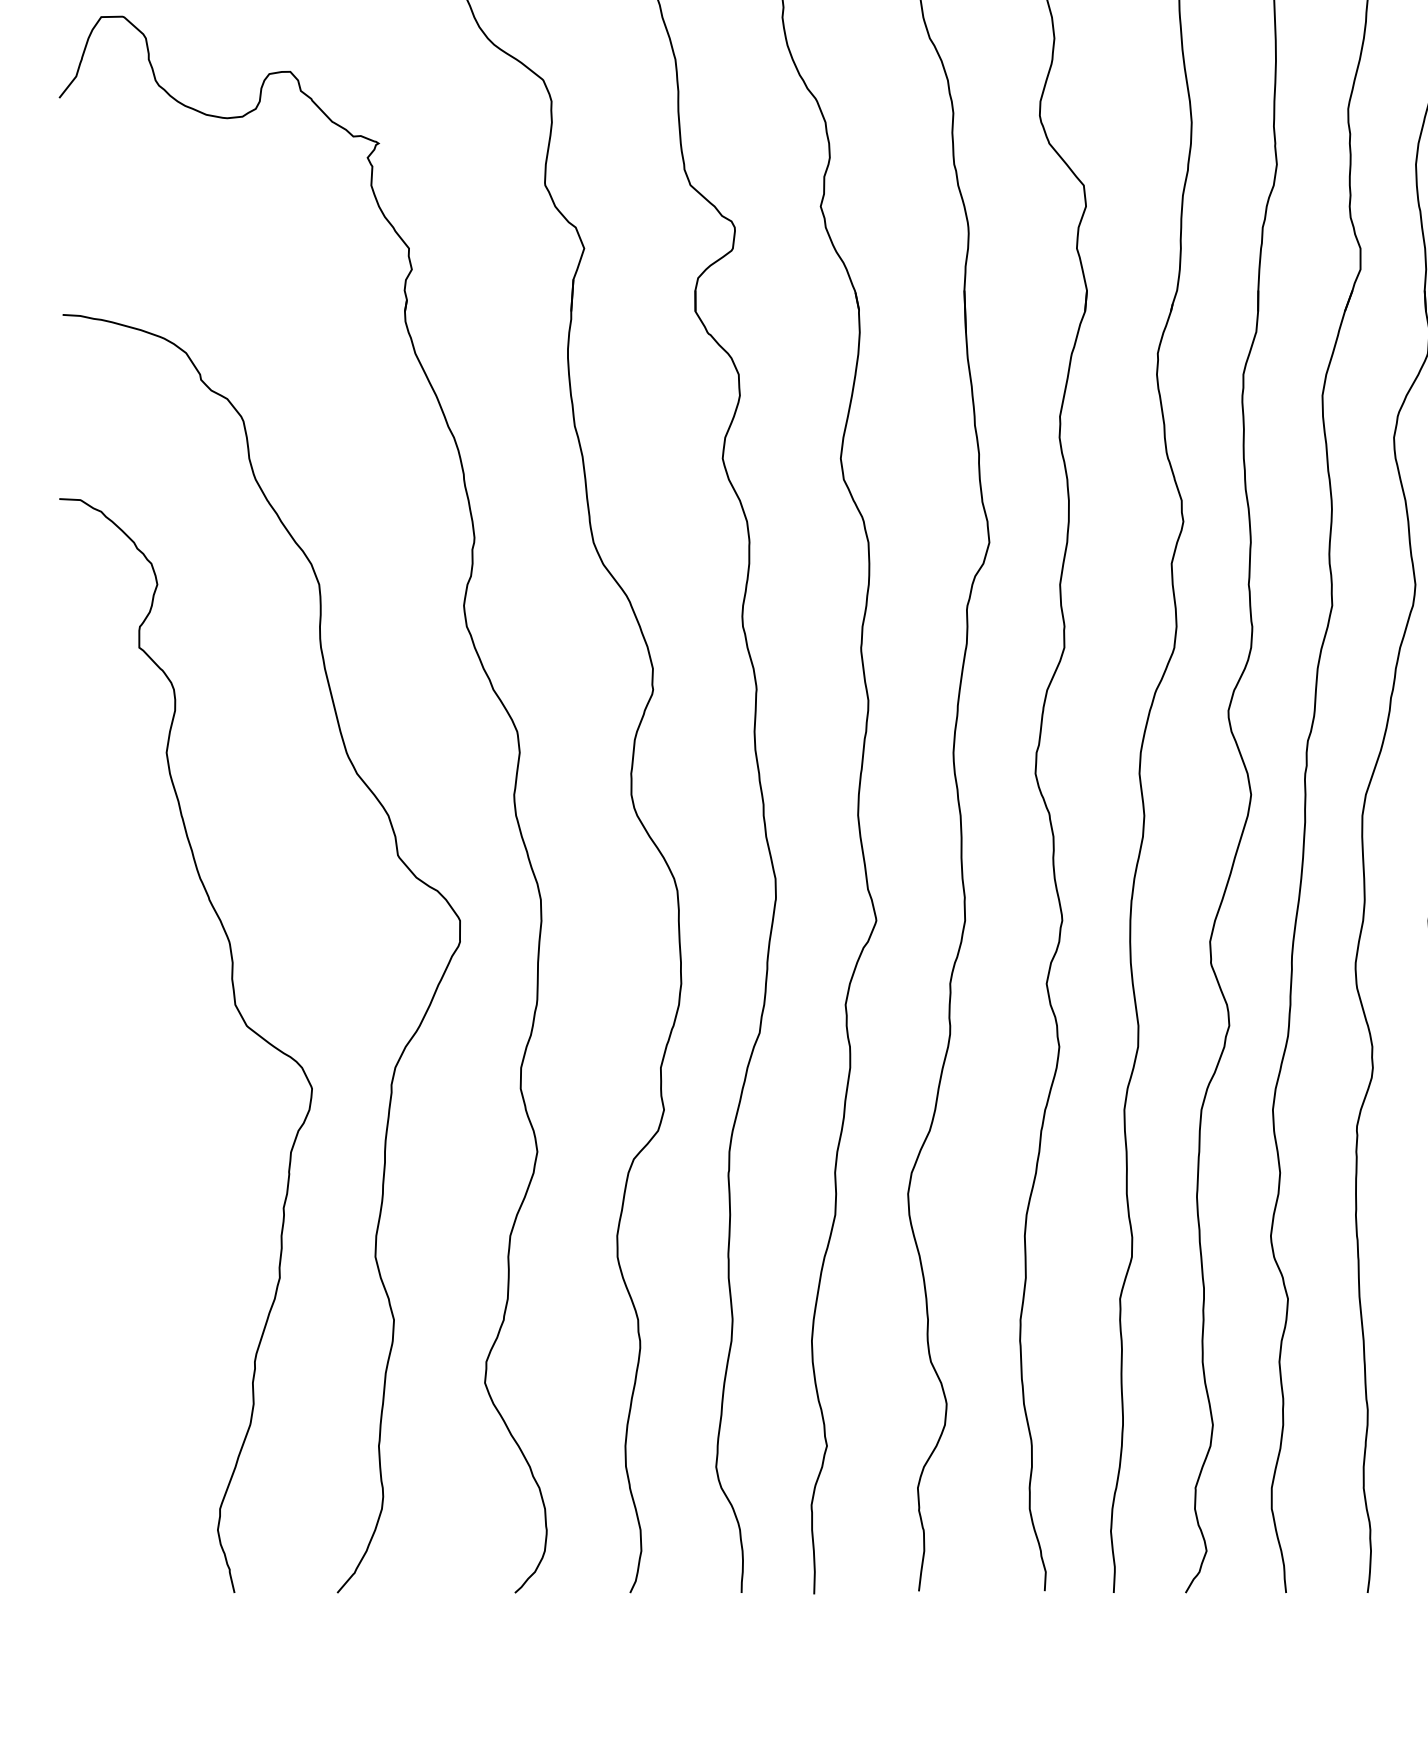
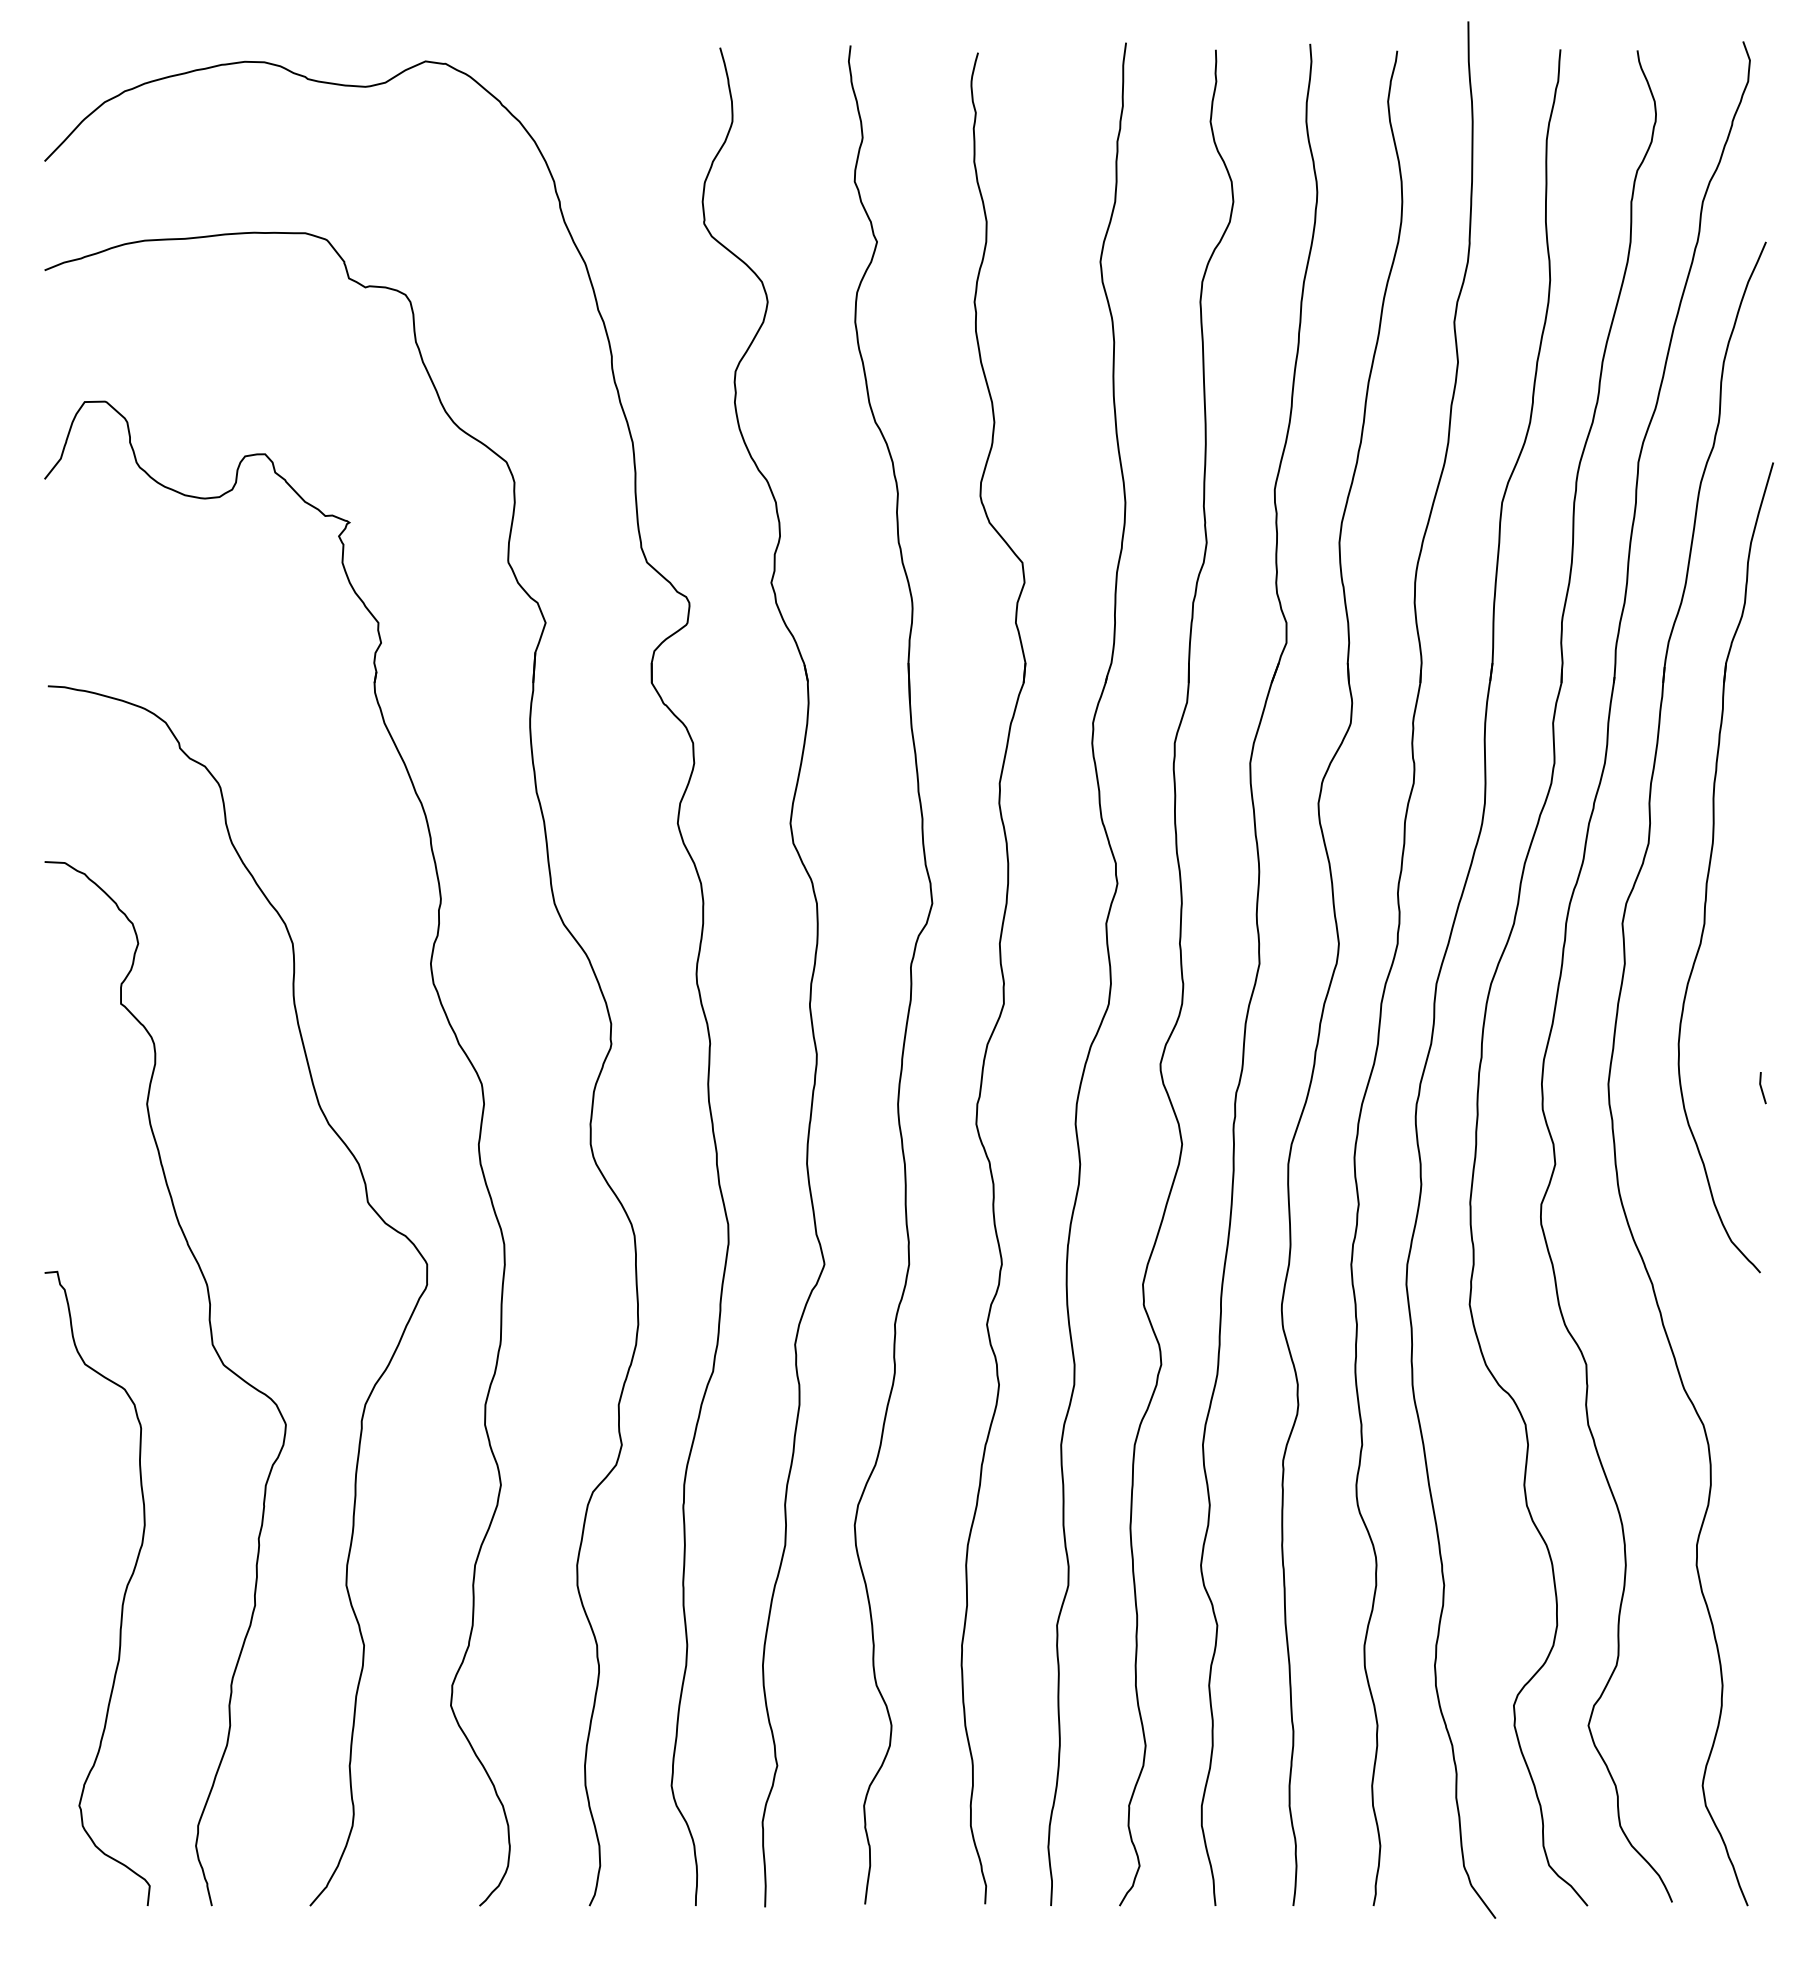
curve: (141, 1267) -> (123, 1595), added

